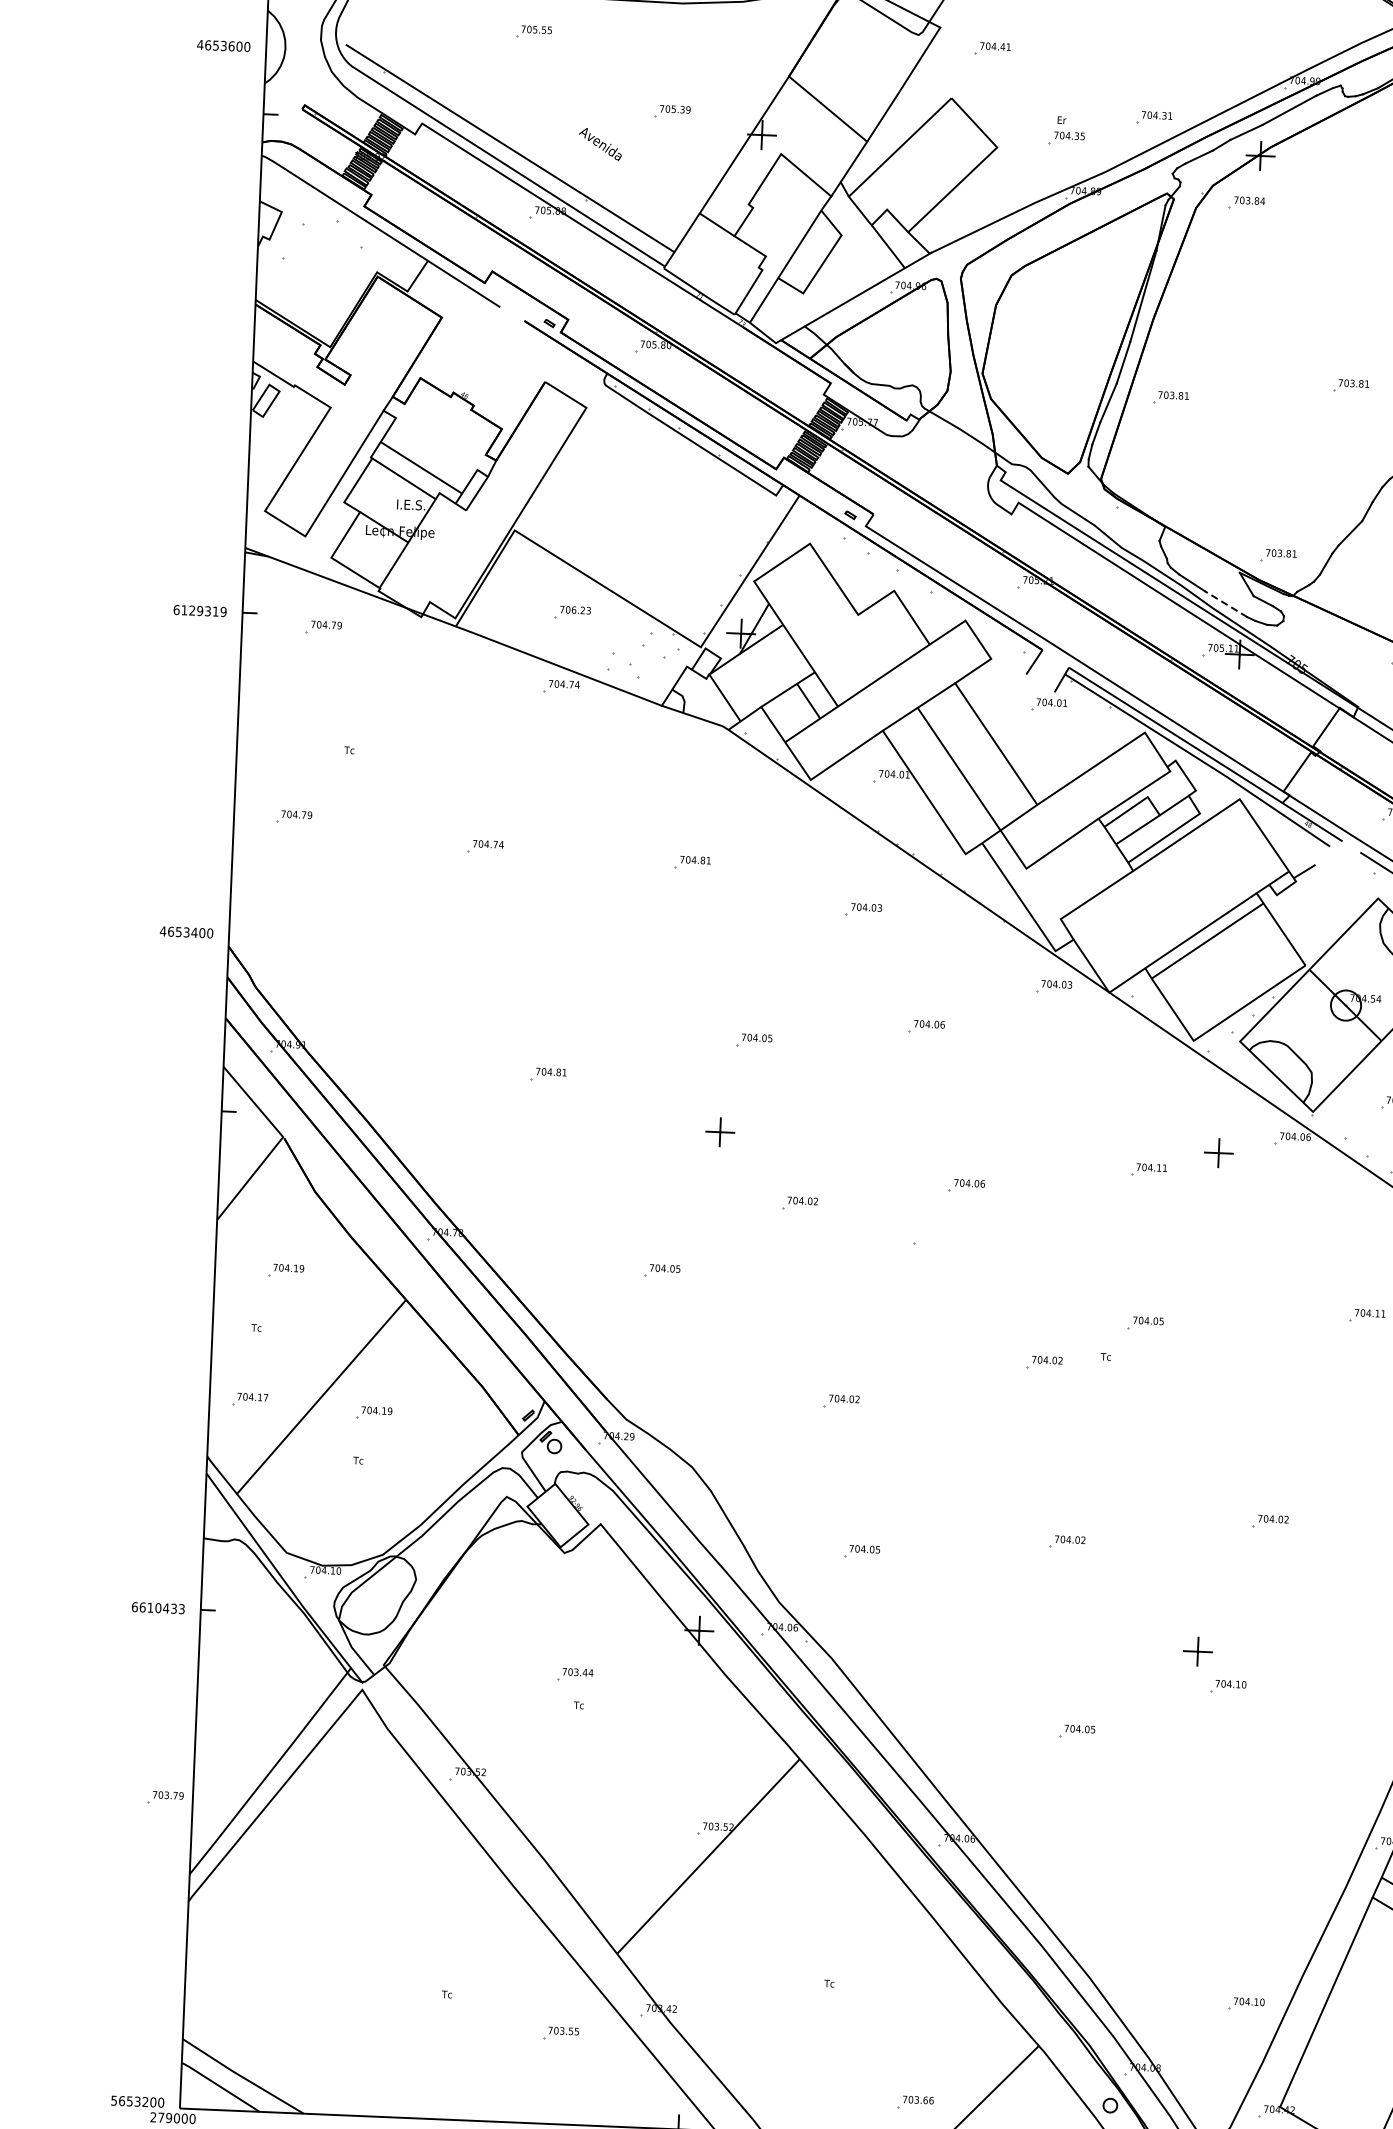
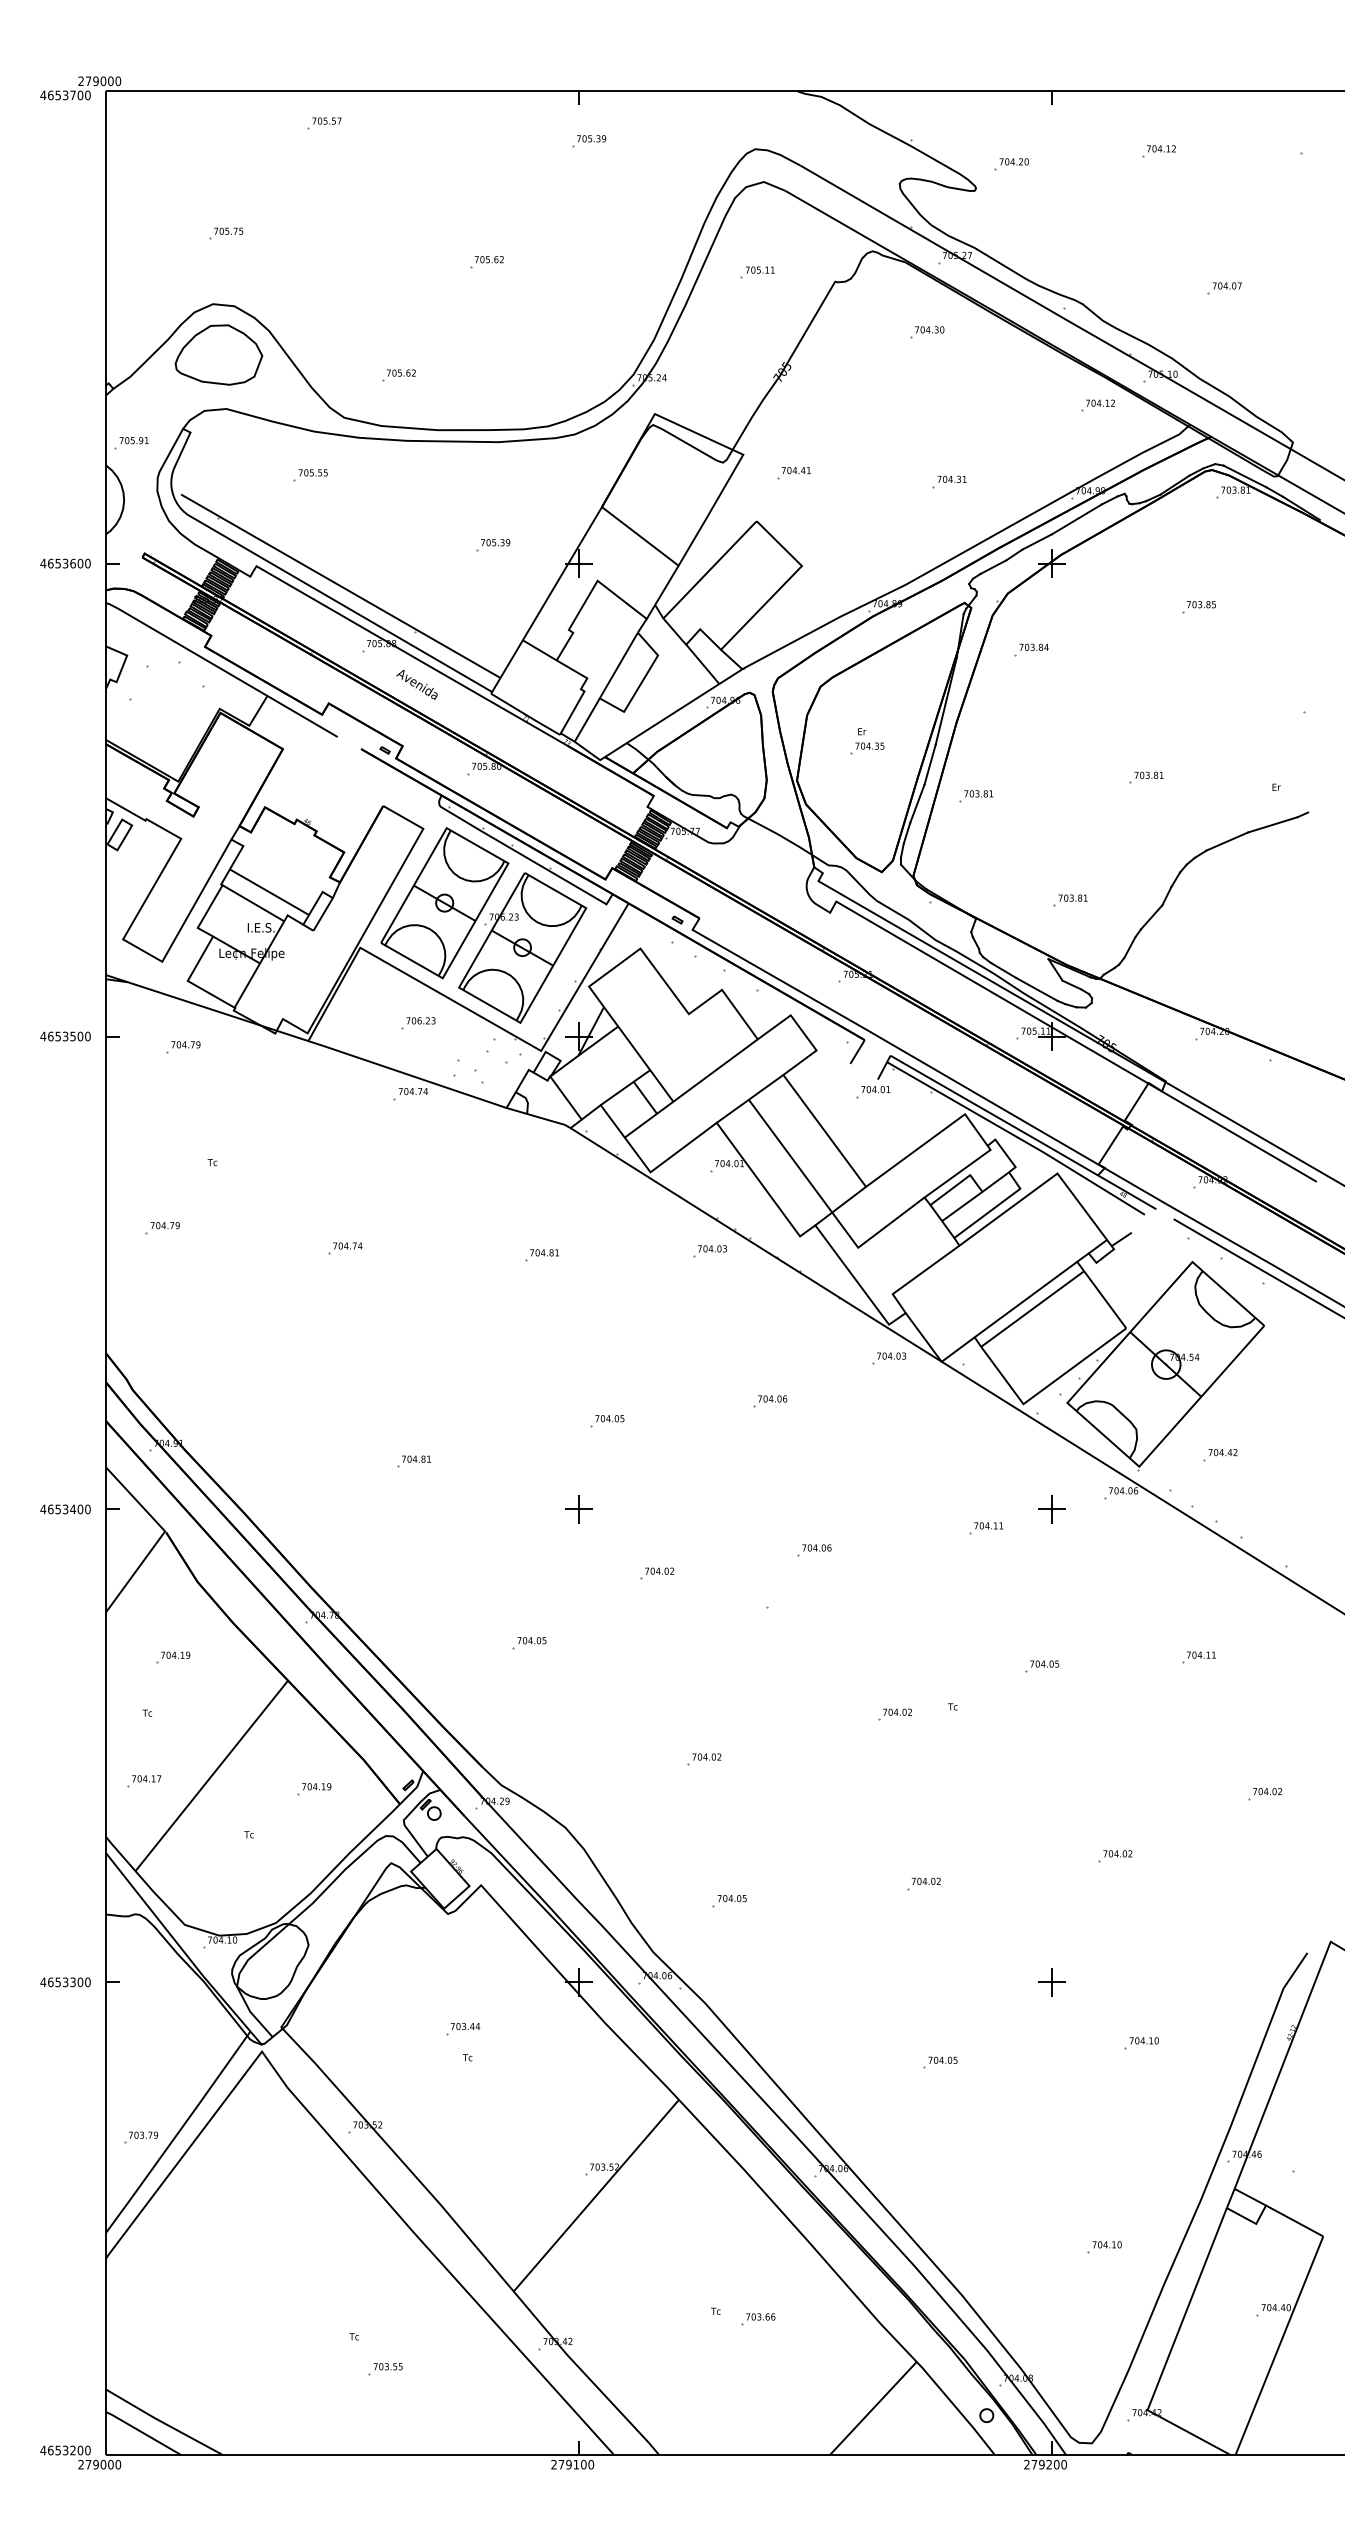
part: (533, 32) -> (310, 475), moved
text: (223, 45) -> (65, 563), moved
part: (1154, 117) -> (949, 481), moved
part: (1067, 130) -> (867, 741), moved
text: (599, 144) -> (416, 684), moved
part: (1246, 202) -> (1031, 649), moved
part: (645, 512) -> (483, 925), added
part: (1278, 555) -> (1070, 900), moved
line: (1225, 604) -> (1036, 989), dashed -> solid
text: (200, 610) -> (65, 1036), 6129319 -> 4653500
part: (863, 910) -> (709, 1251), moved
text: (186, 932) -> (65, 1509), moved
part: (1146, 1323) -> (1042, 1666), moved
part: (374, 1413) -> (314, 1789), moved
text: (158, 1608) -> (65, 1982), 6610433 -> 4653300
part: (1227, 1686) -> (1141, 2043), moved
part: (166, 1797) -> (141, 2137), moved
part: (1246, 2004) -> (1104, 2247), moved
part: (560, 2033) -> (385, 2369), moved
text: (114, 2100) -> (43, 2450), 5653200 -> 4653200
part: (915, 2102) -> (758, 2319), moved

